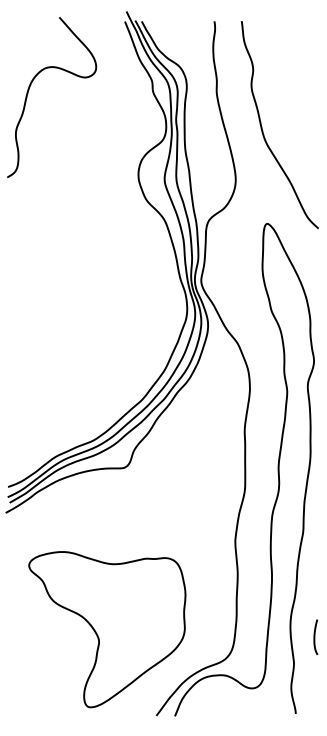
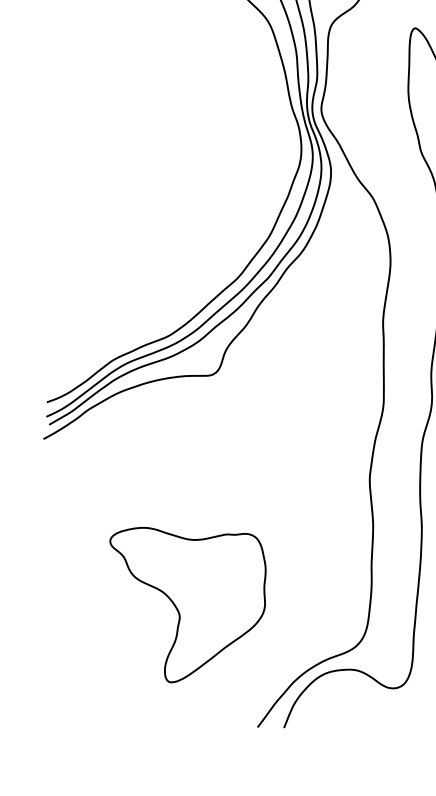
part: (107, 629) -> (188, 604), size x0.7

